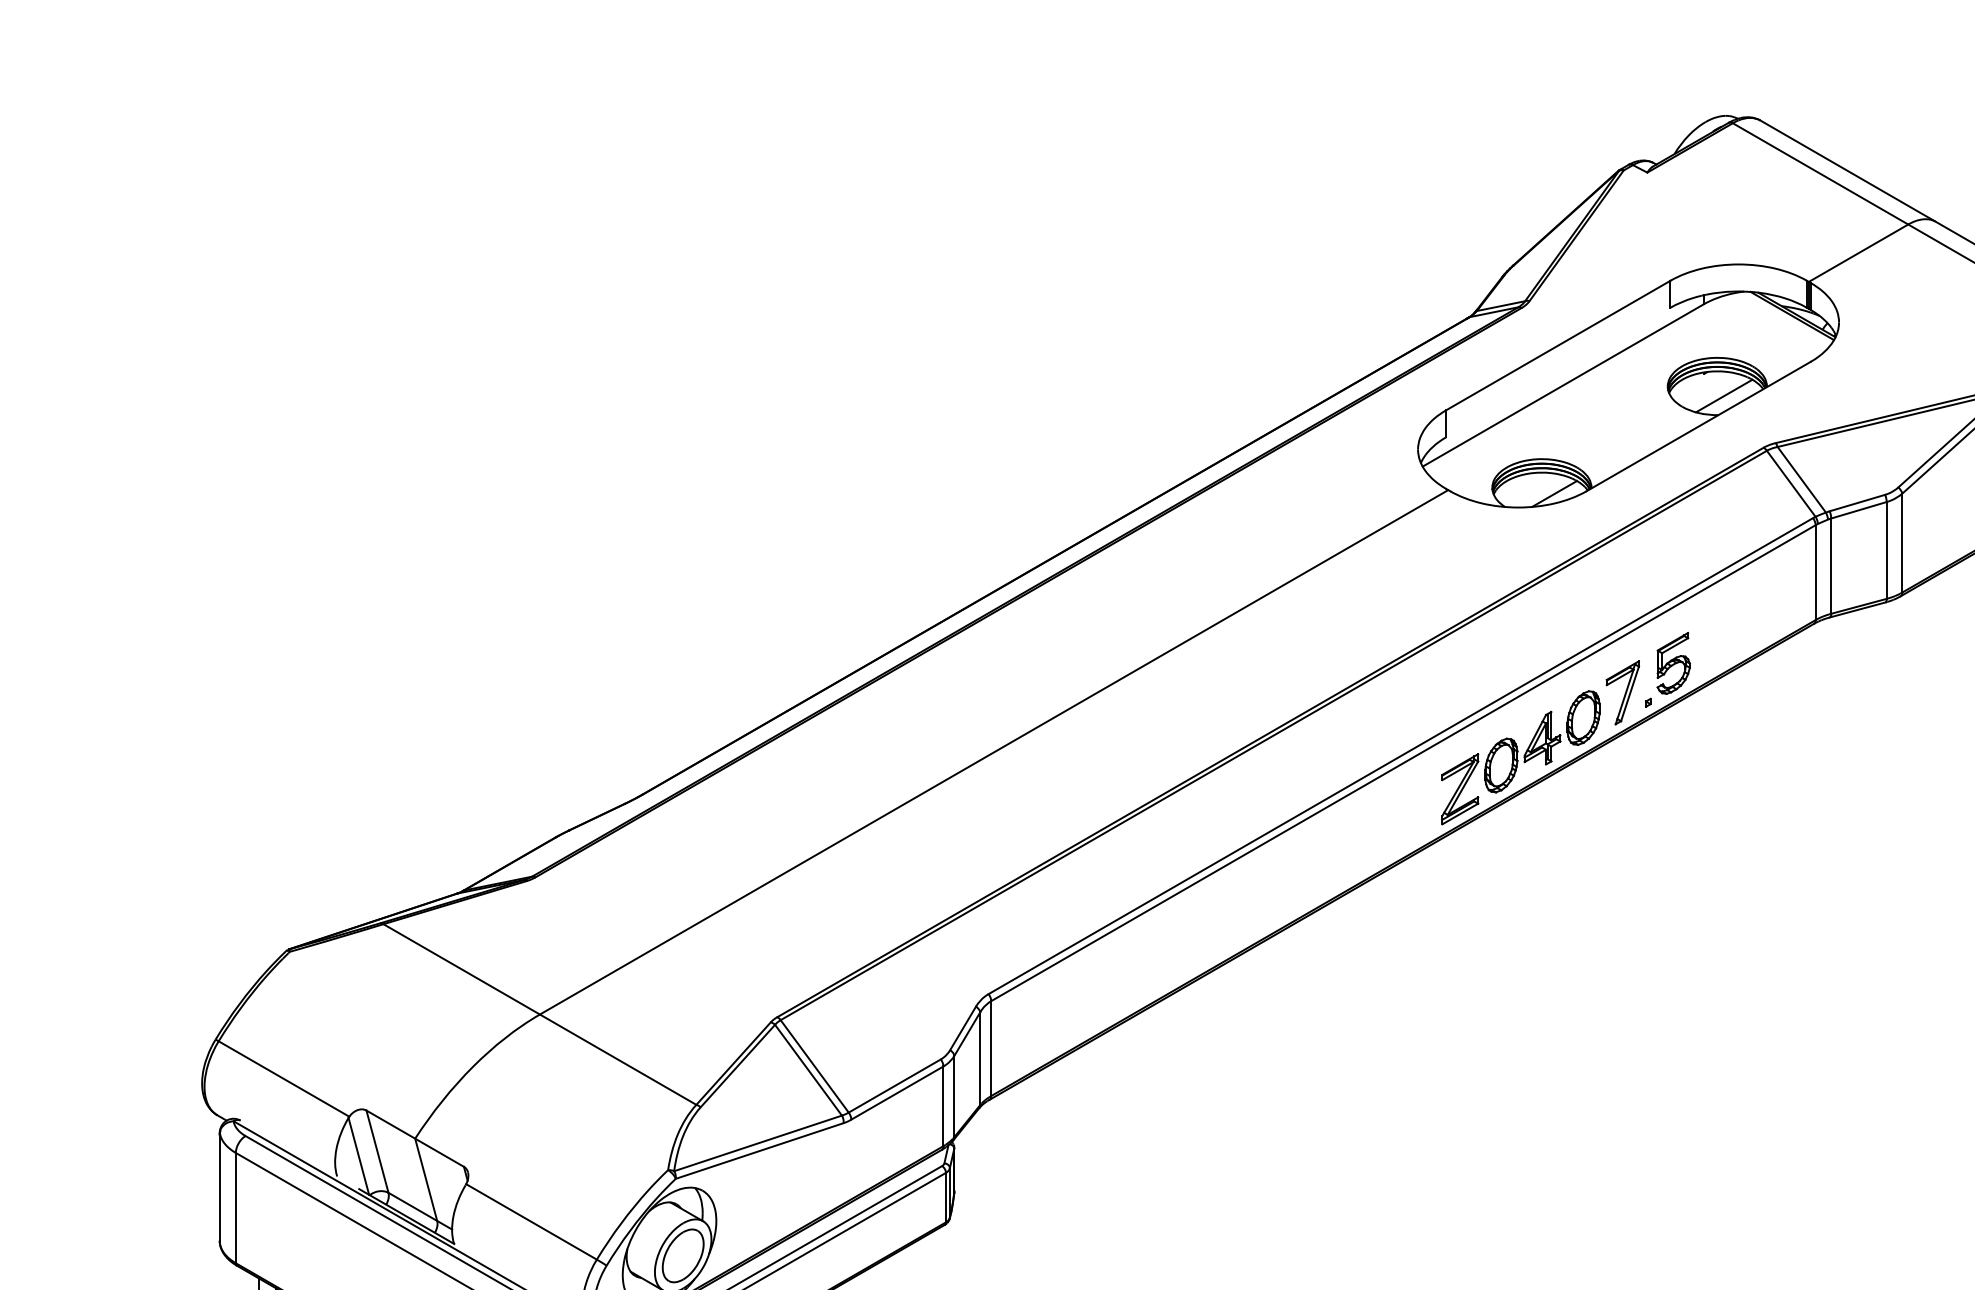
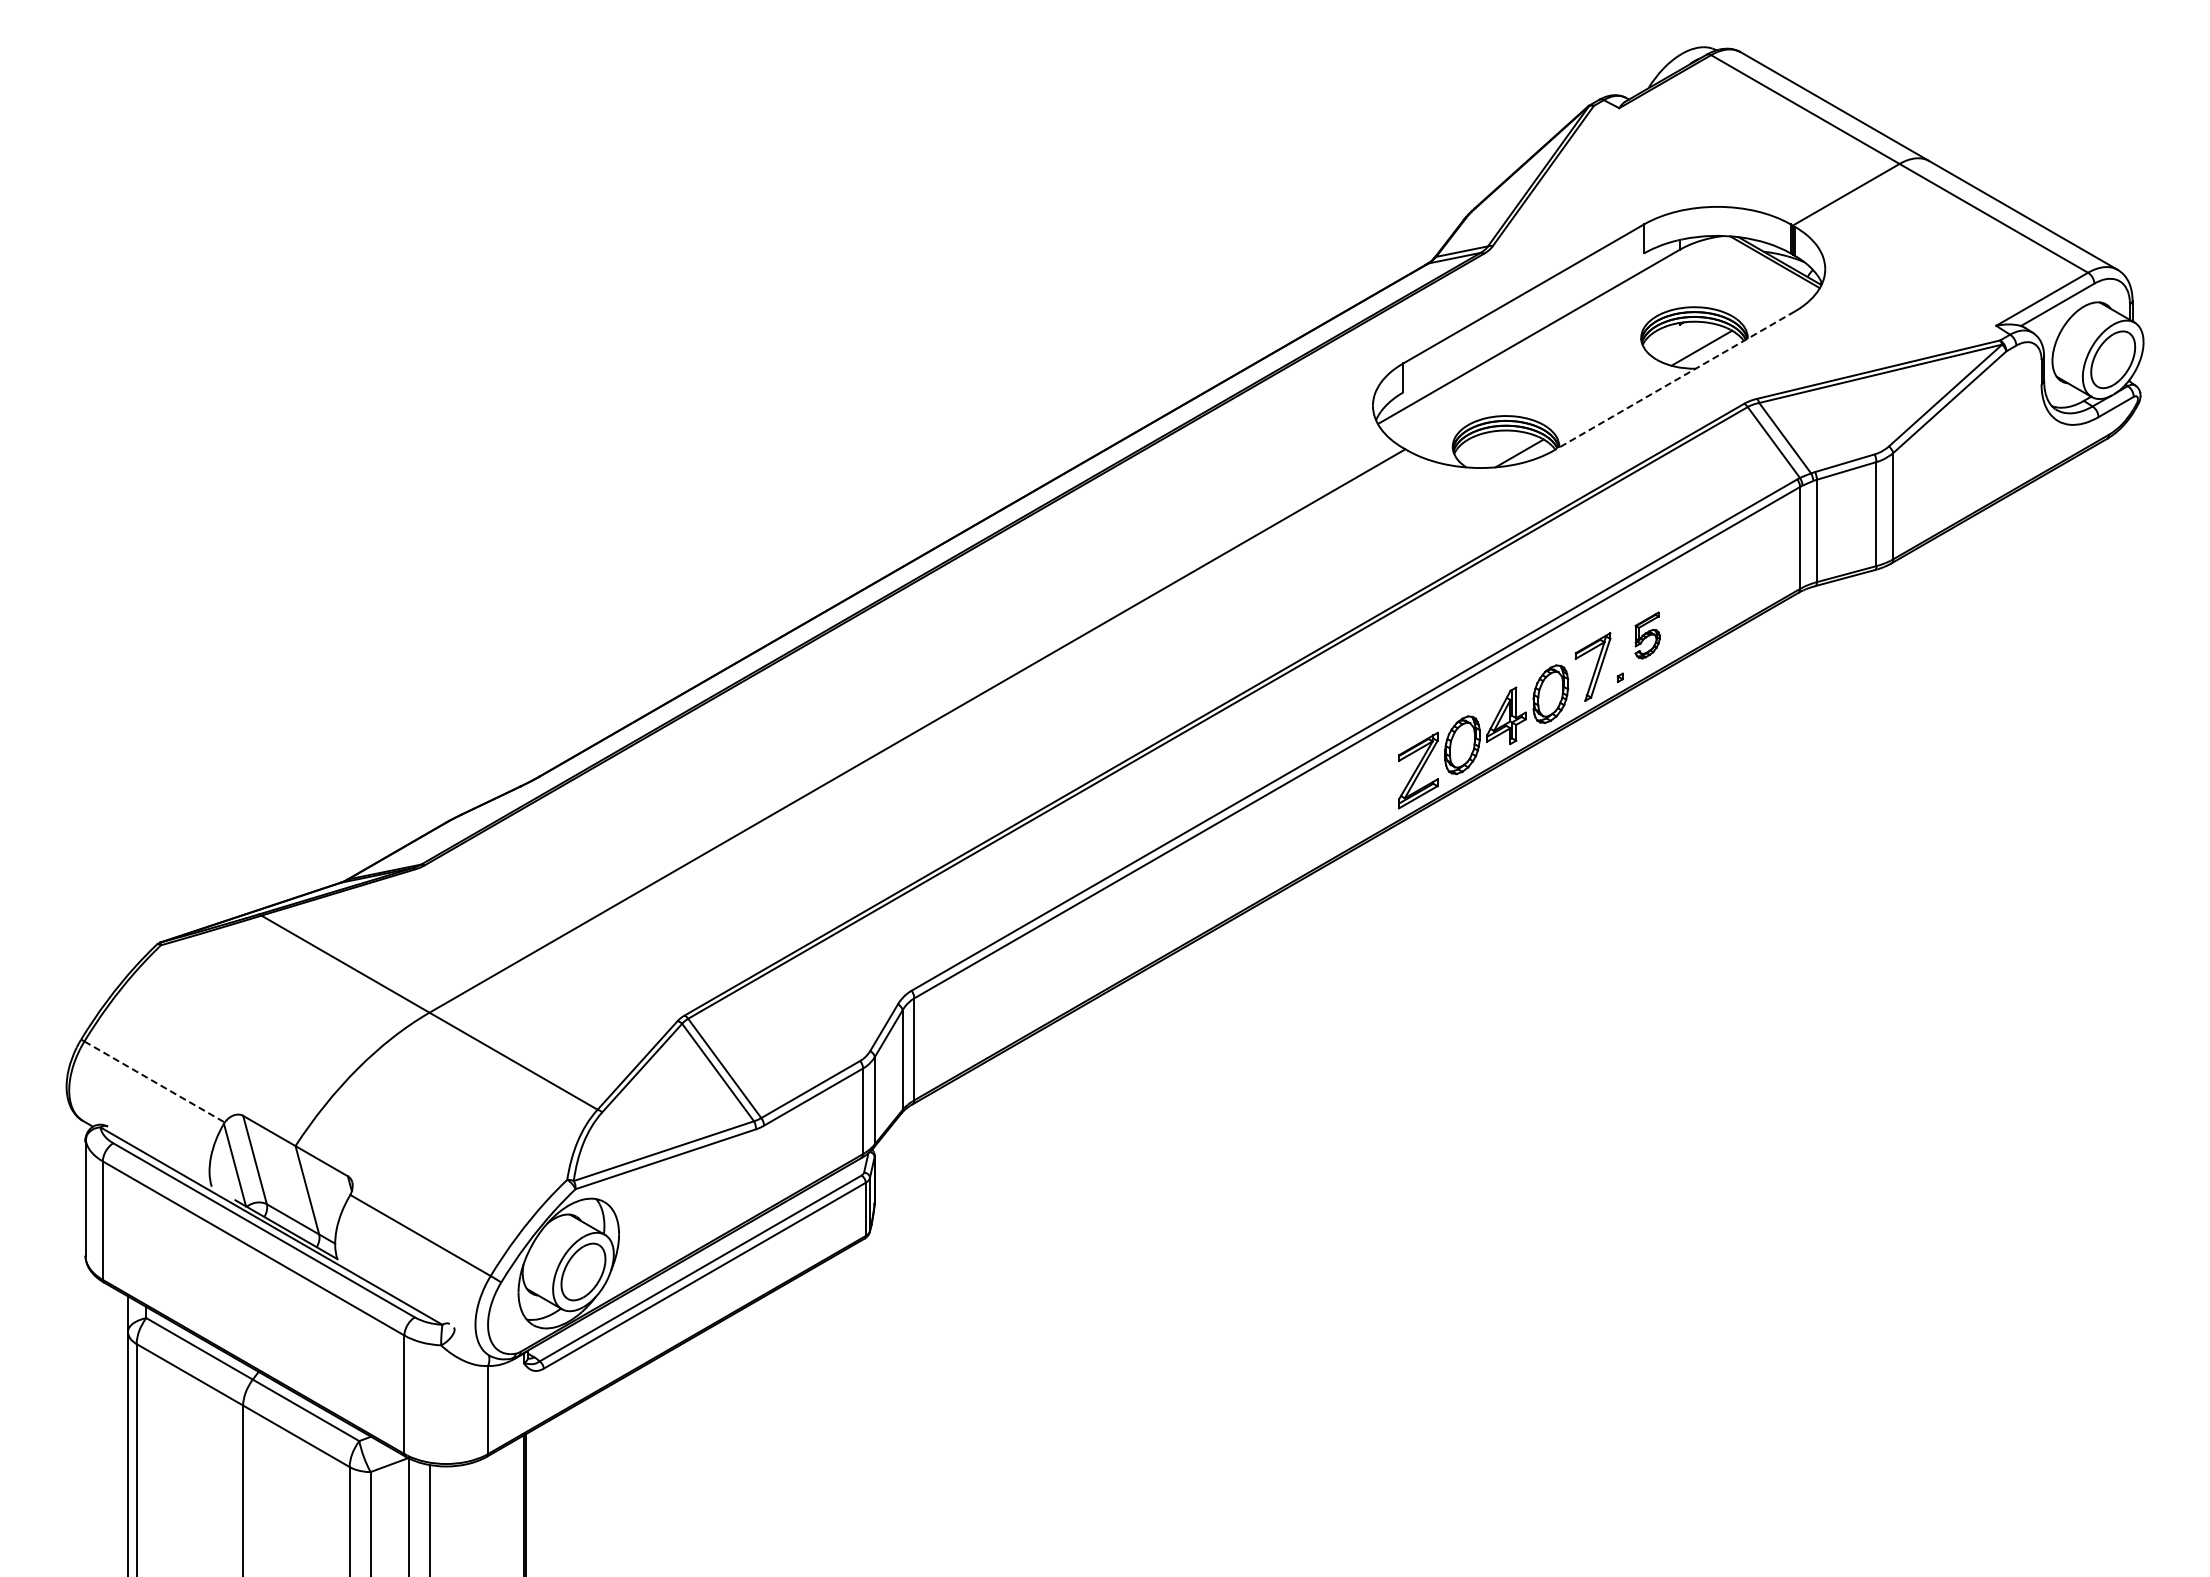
line: (1698, 427) -> (1674, 381), solid -> dashed
part: (1673, 663) -> (1647, 635), size x0.7
line: (284, 1079) -> (155, 1082), solid -> dashed

